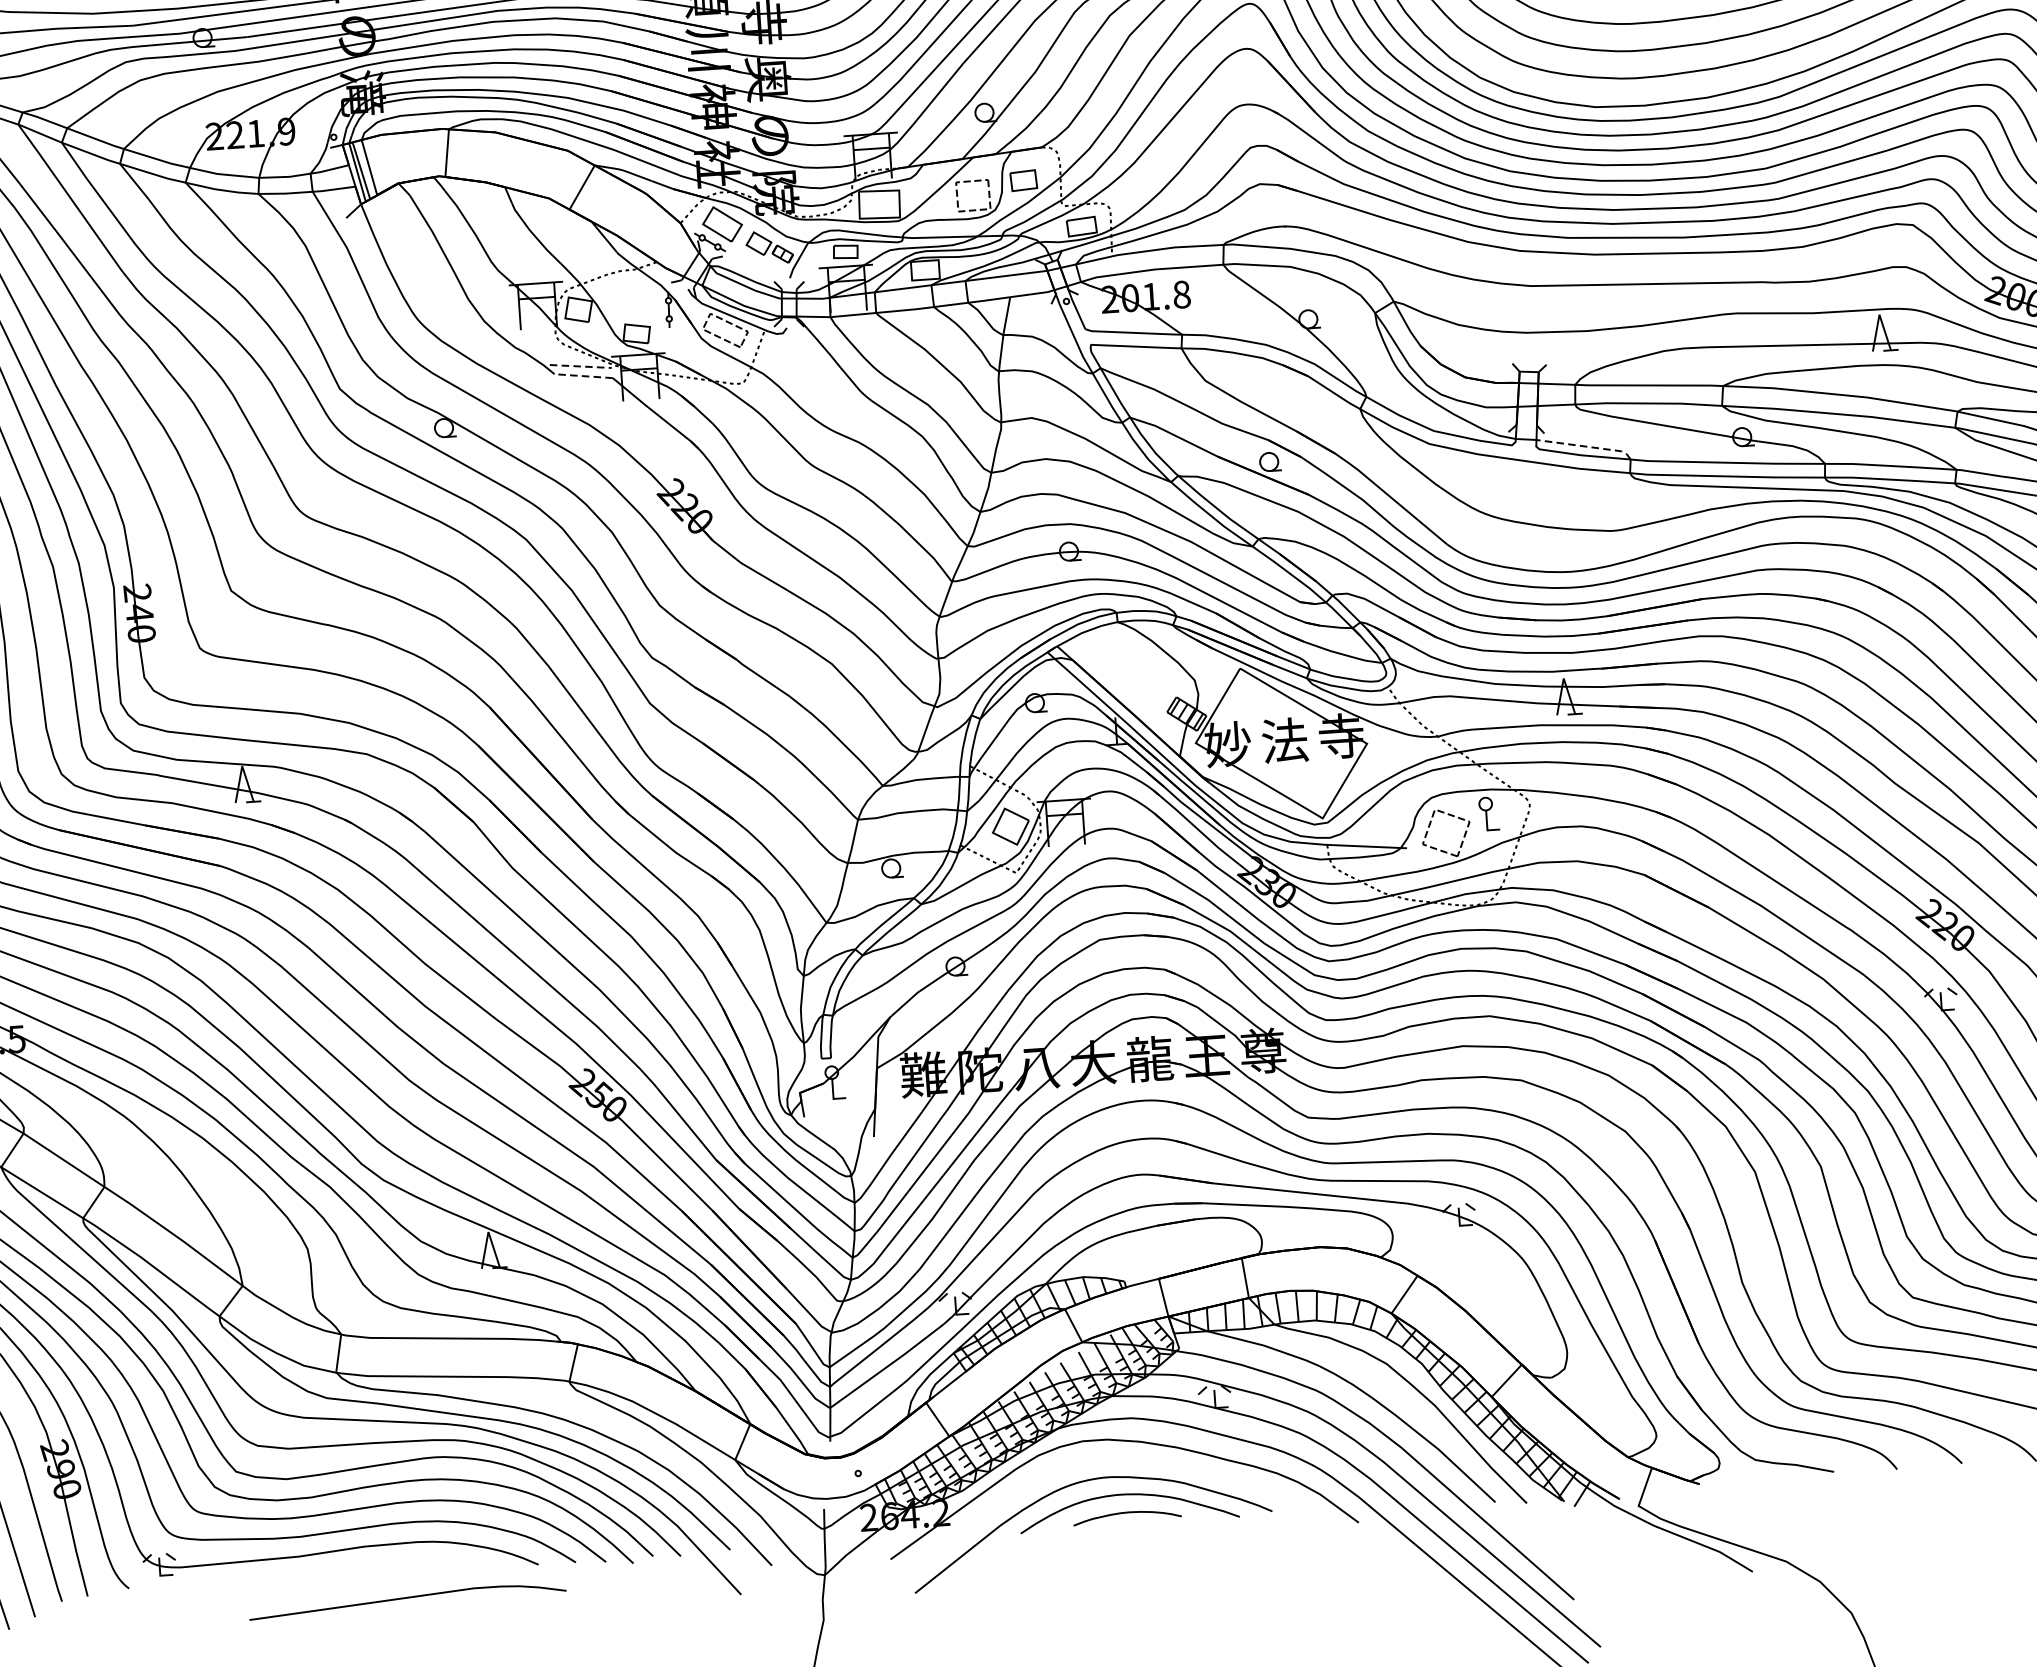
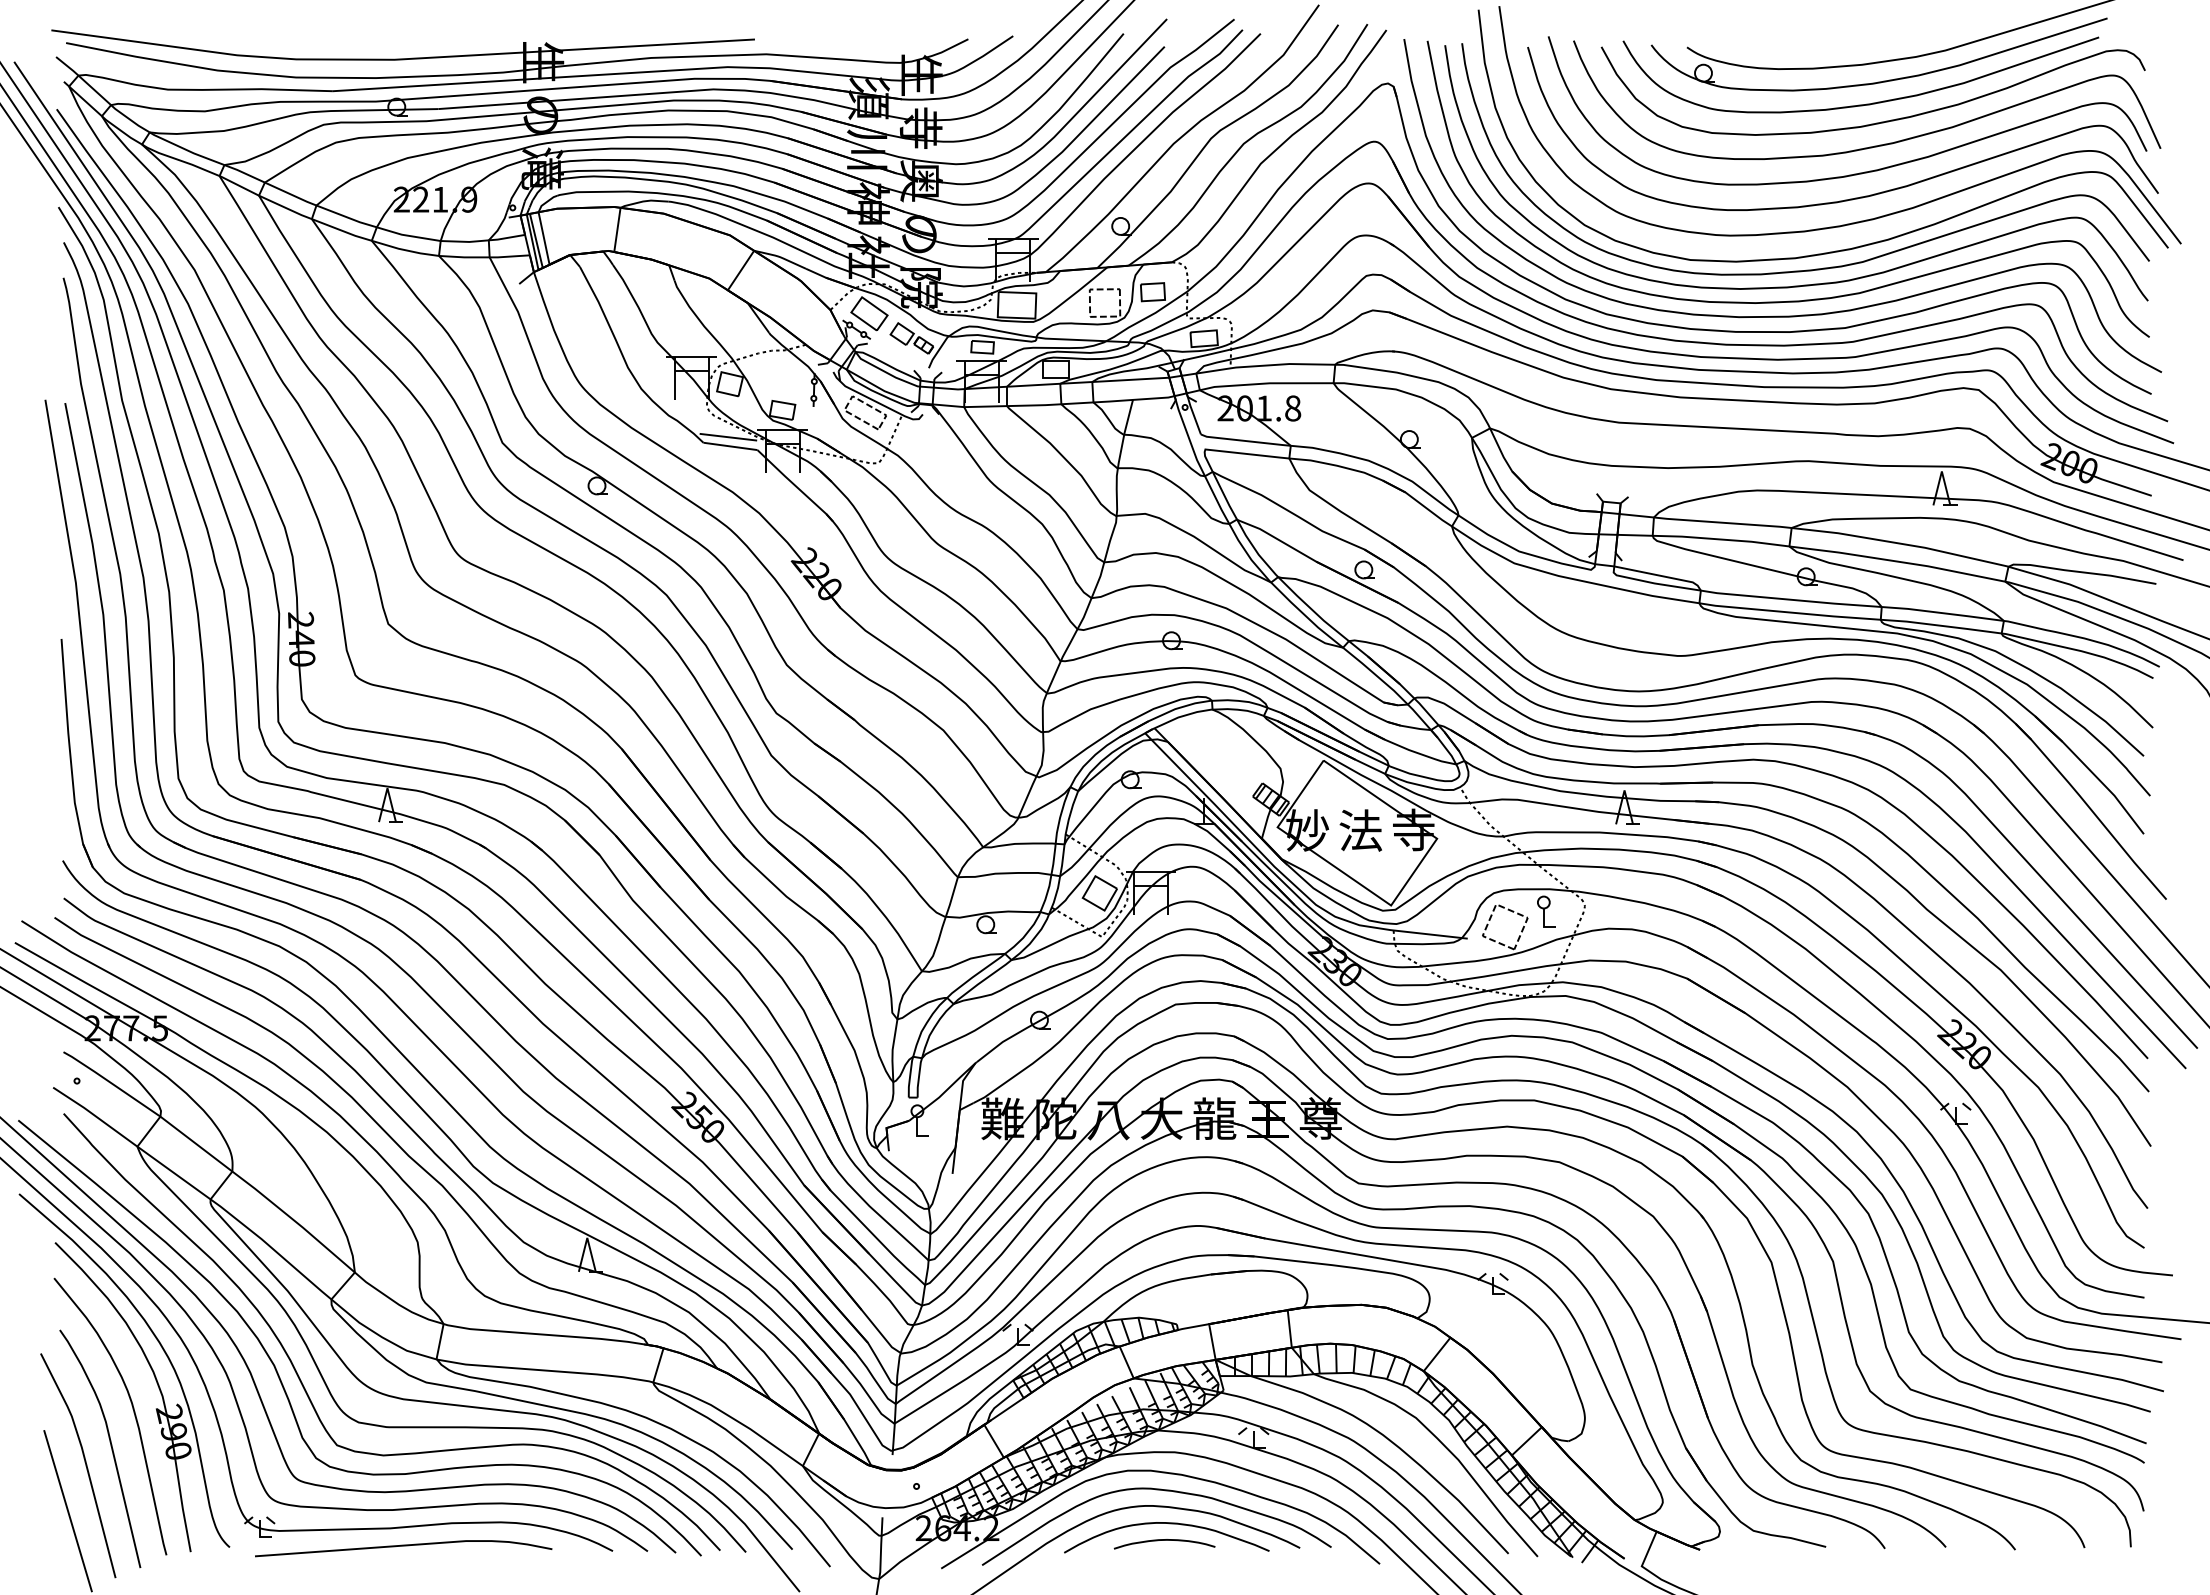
line: (580, 366) -> (728, 437), dashed -> solid
line: (582, 376) -> (729, 446), dashed -> solid
line: (1585, 446) -> (1659, 575), dashed -> solid
curve: (1114, 1460) -> (1156, 1490), added
curve: (407, 1598) -> (403, 1546), moved

